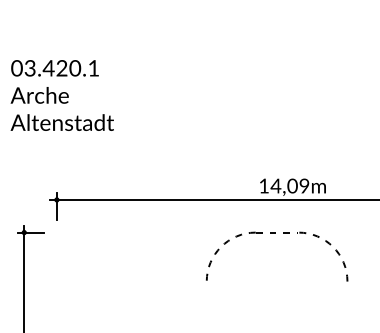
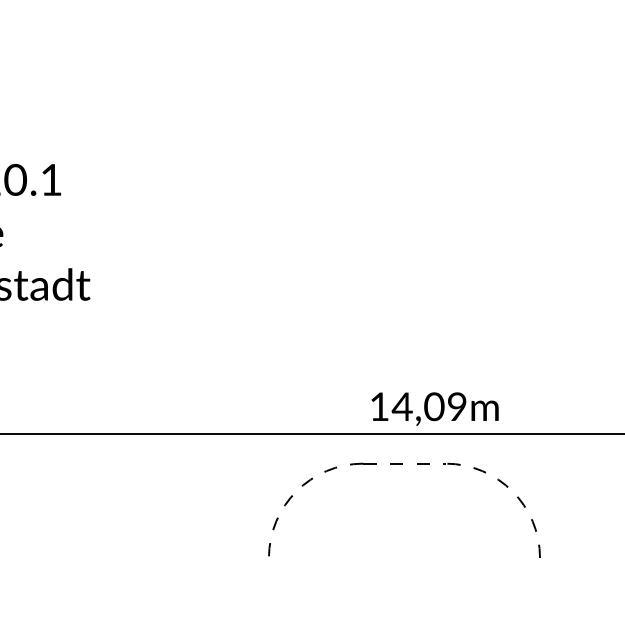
part: (275, 233) -> (401, 465), moved

